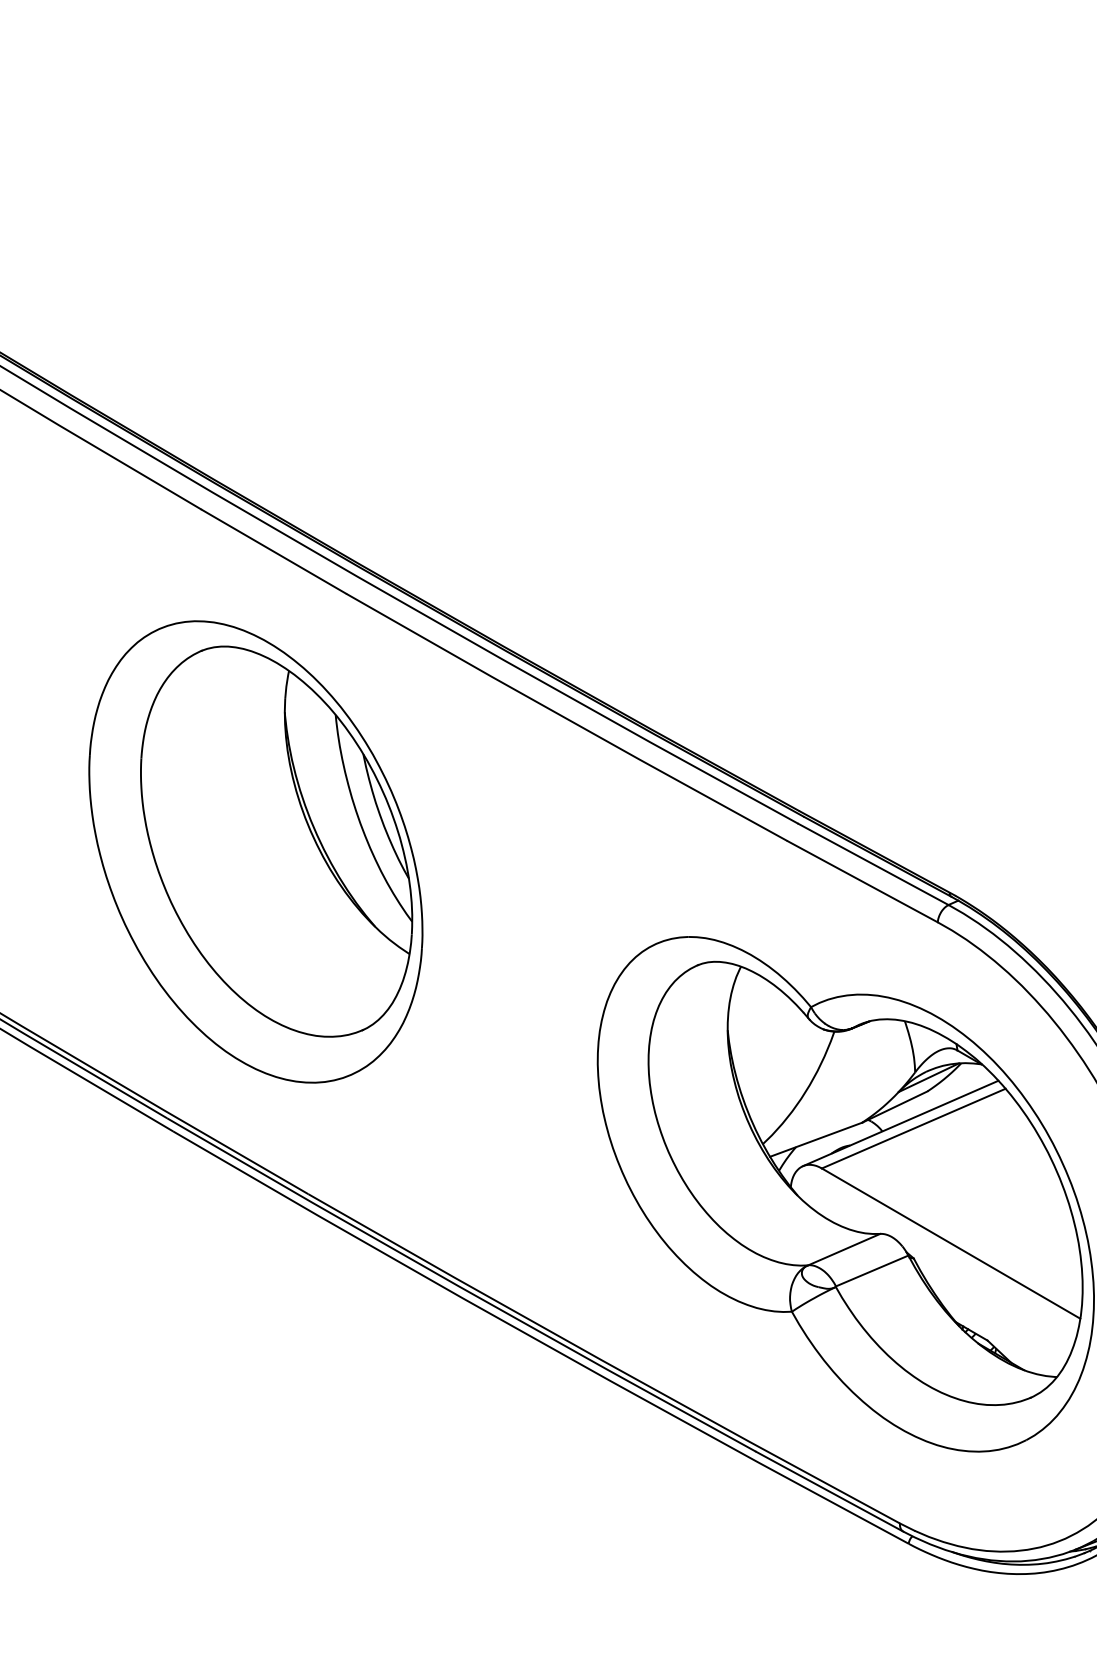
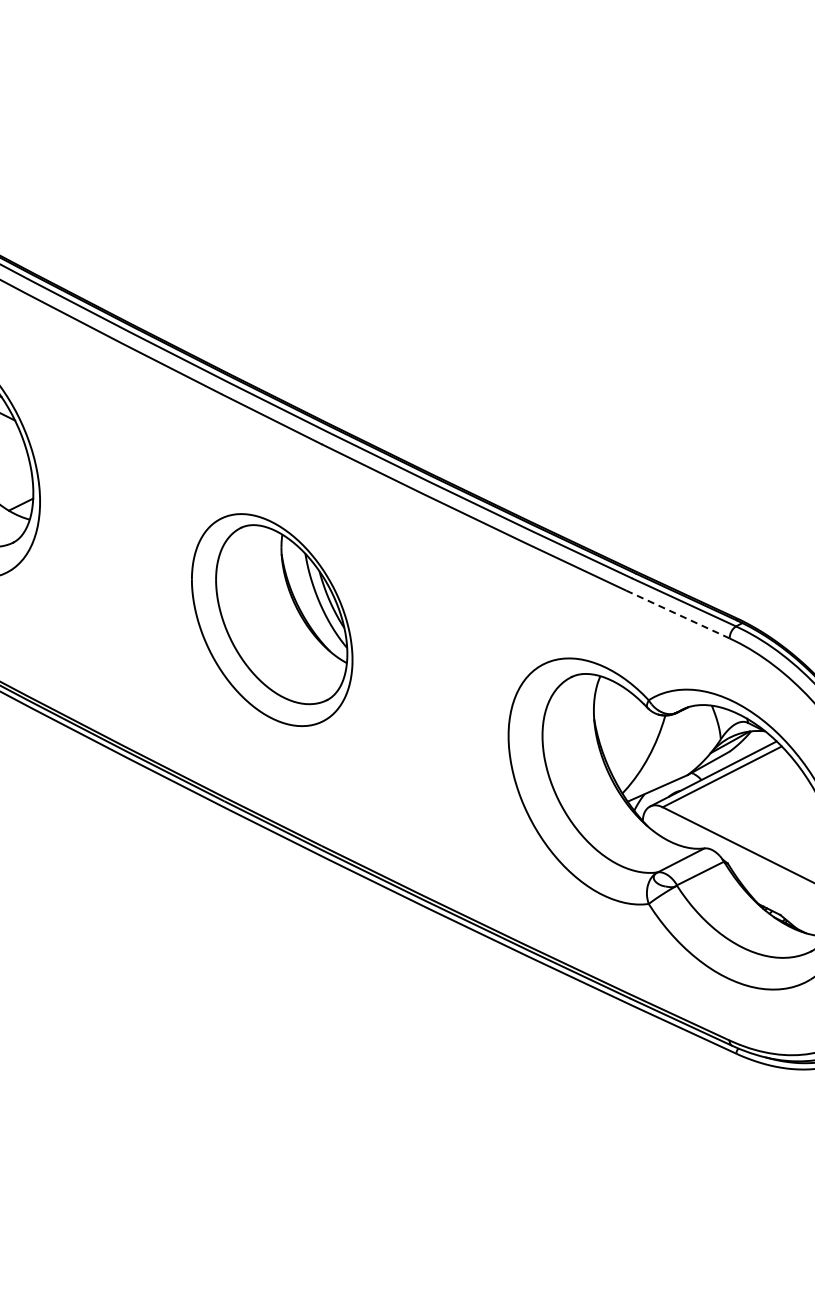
part: (254, 850) -> (271, 619), size x0.7
line: (862, 881) -> (677, 614), solid -> dashed

